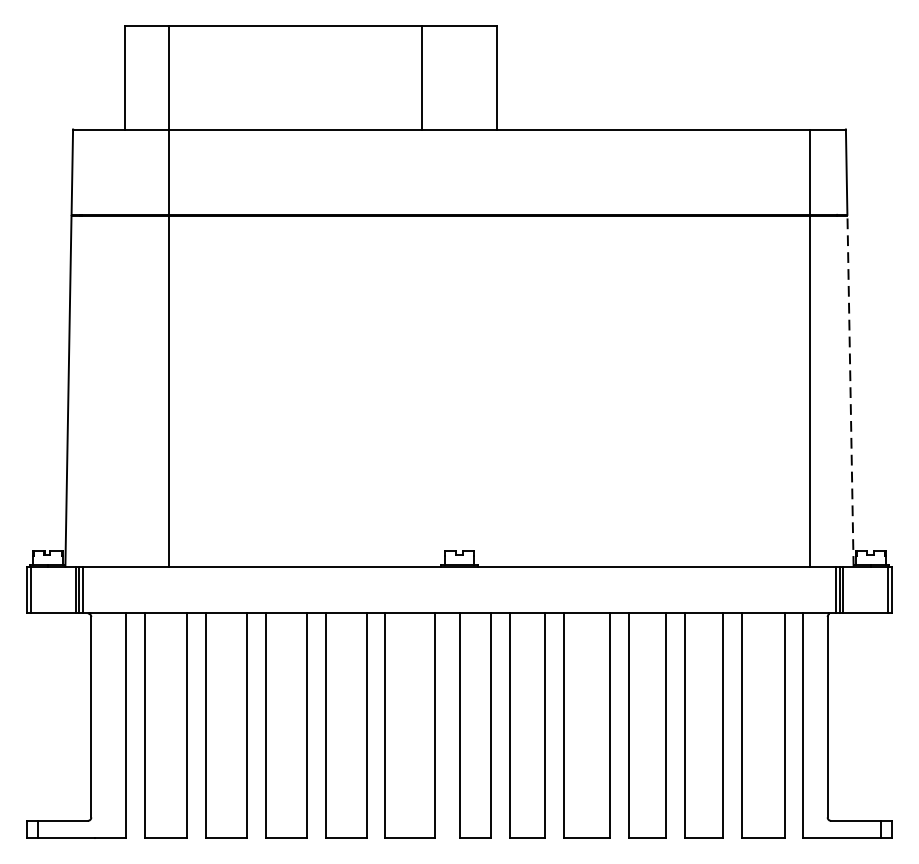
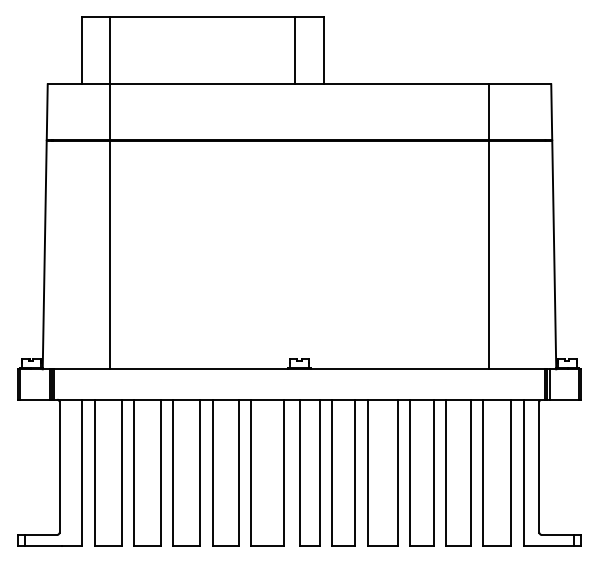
line: (421, 77) -> (294, 50), moved
line: (809, 347) -> (488, 226), moved
line: (850, 390) -> (554, 254), dashed -> solid

